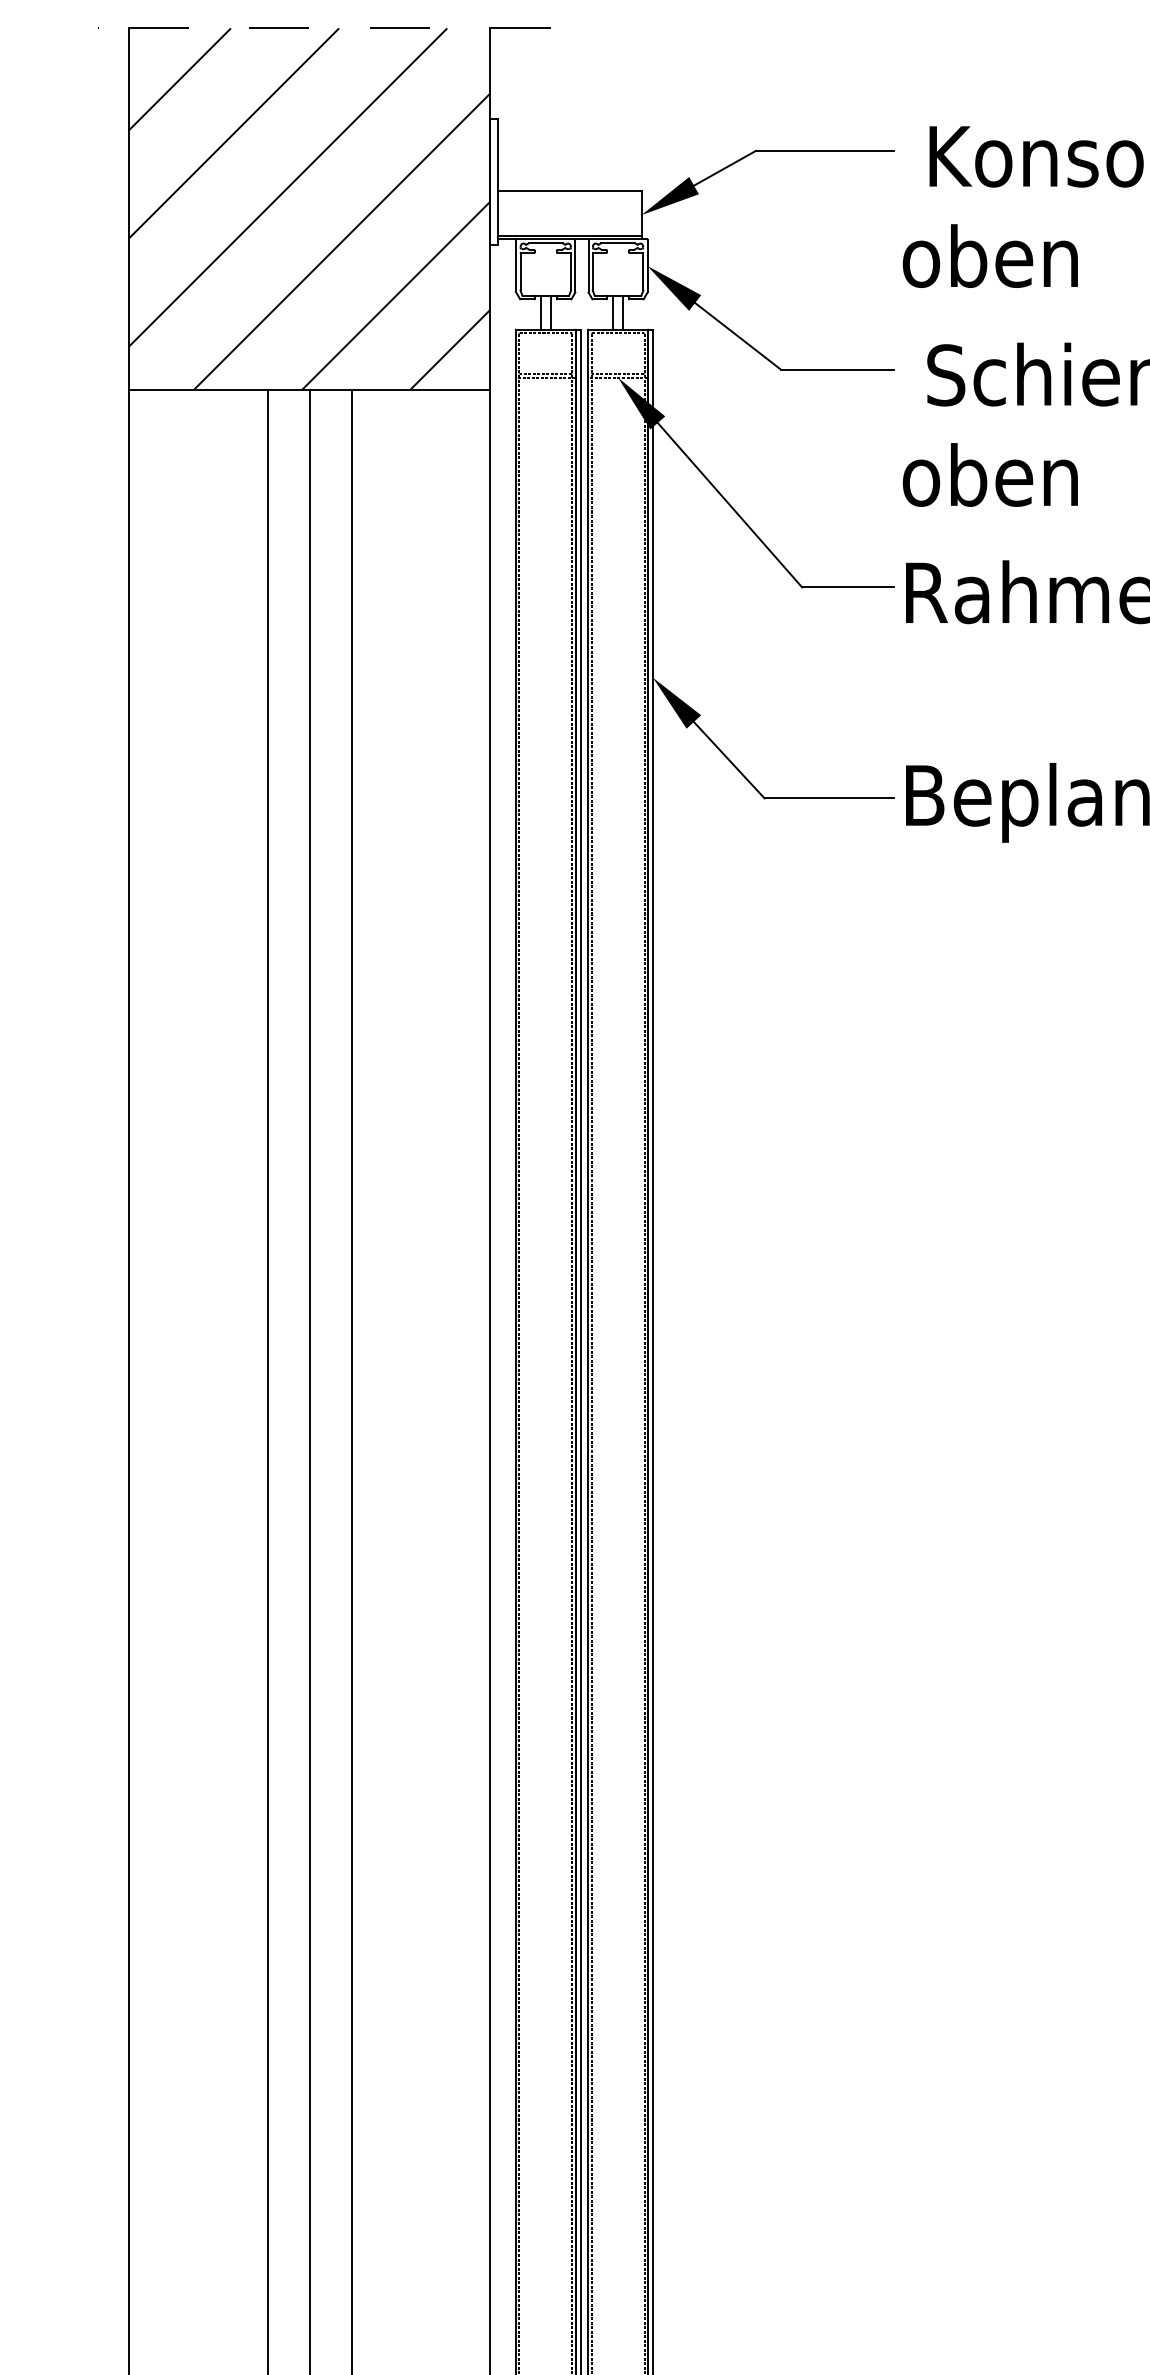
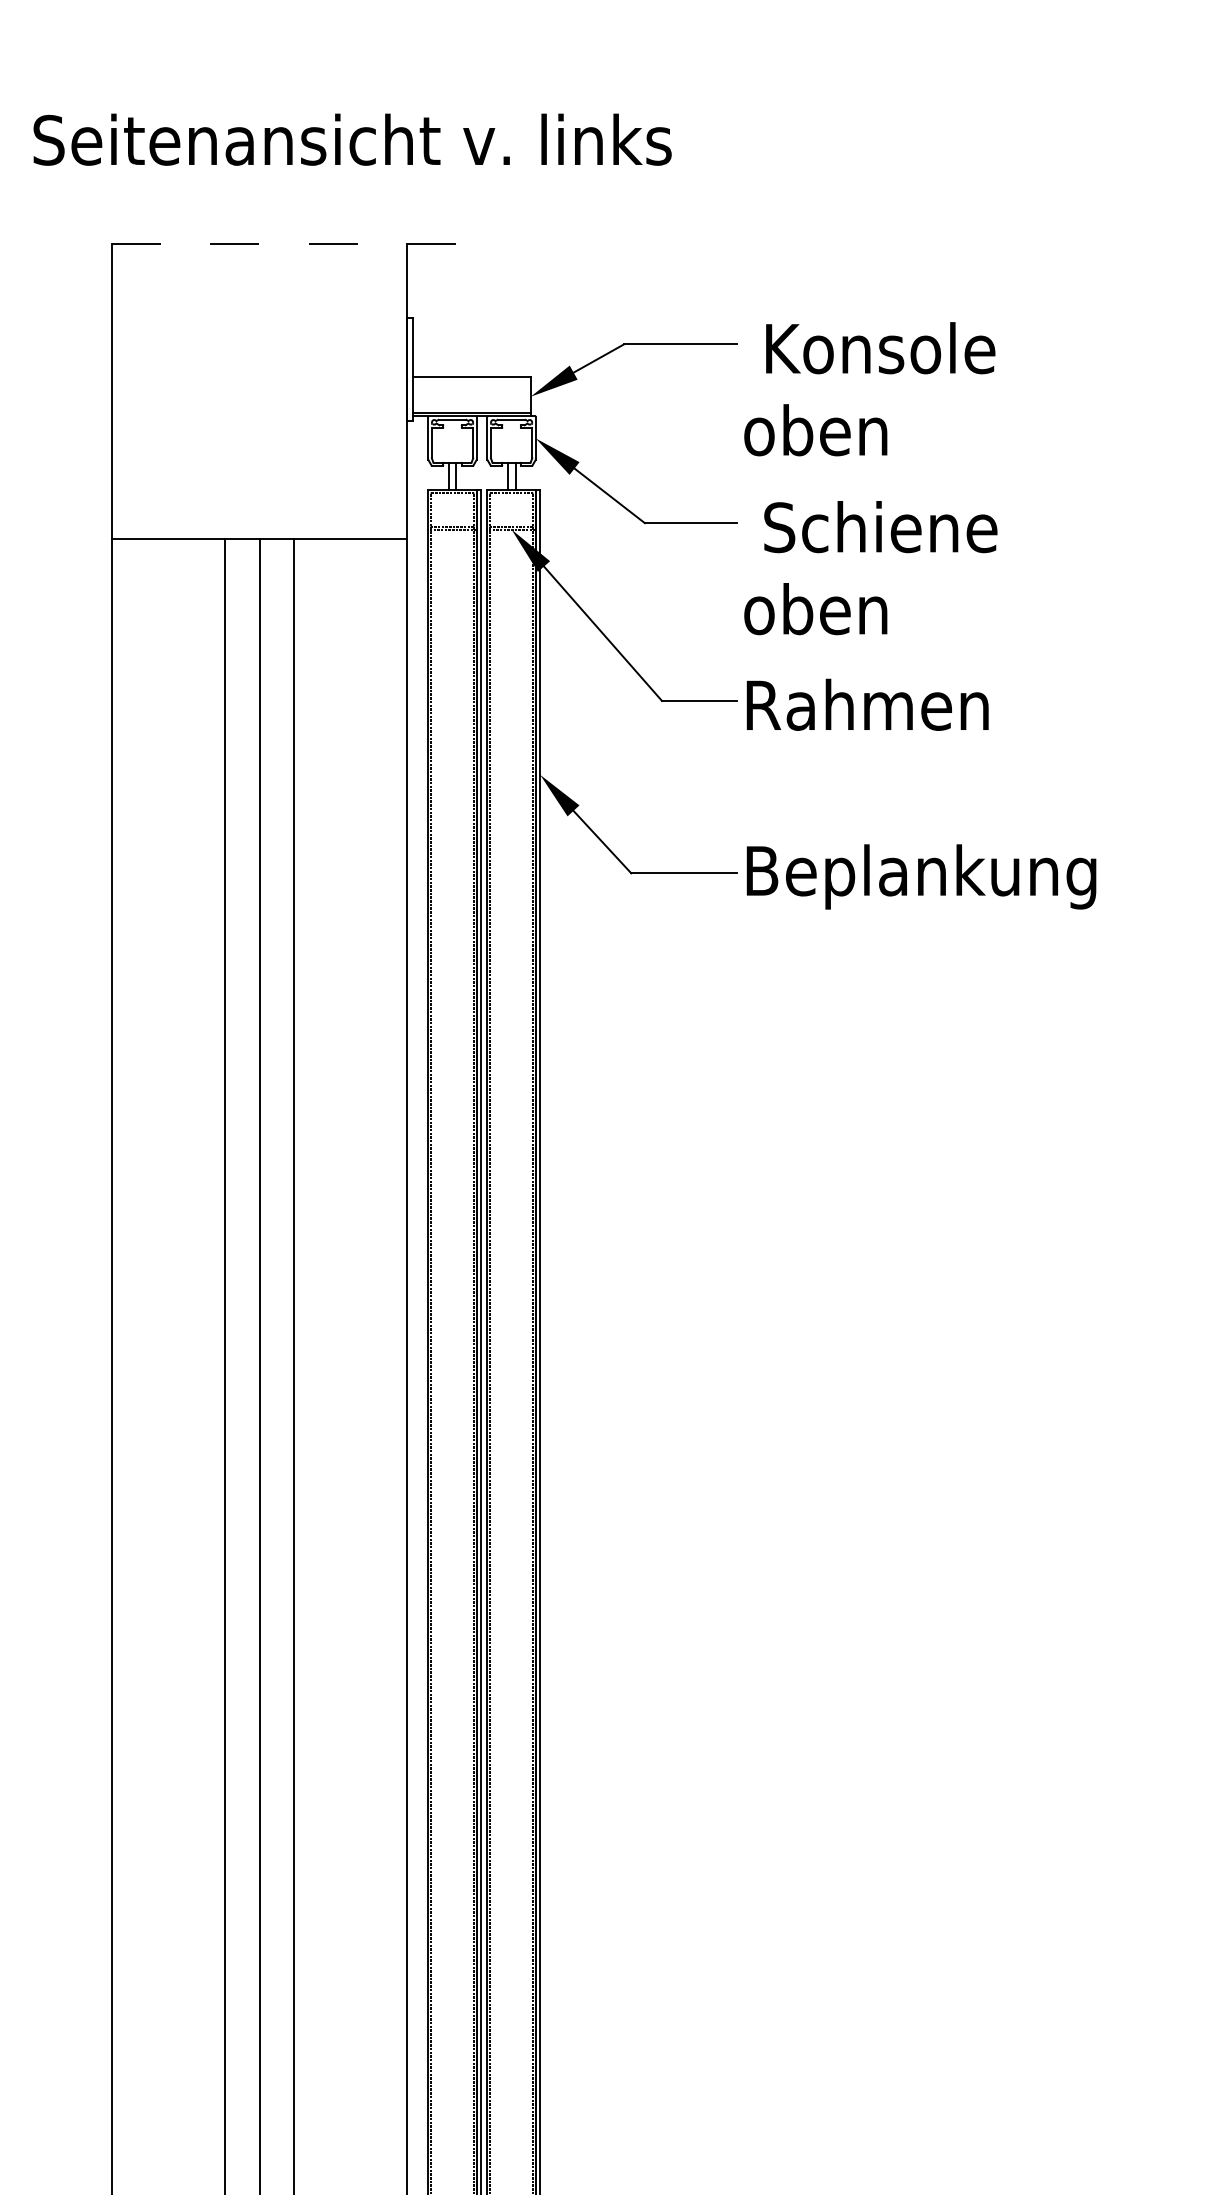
hatch: (309, 208) -> (259, 391), removed

